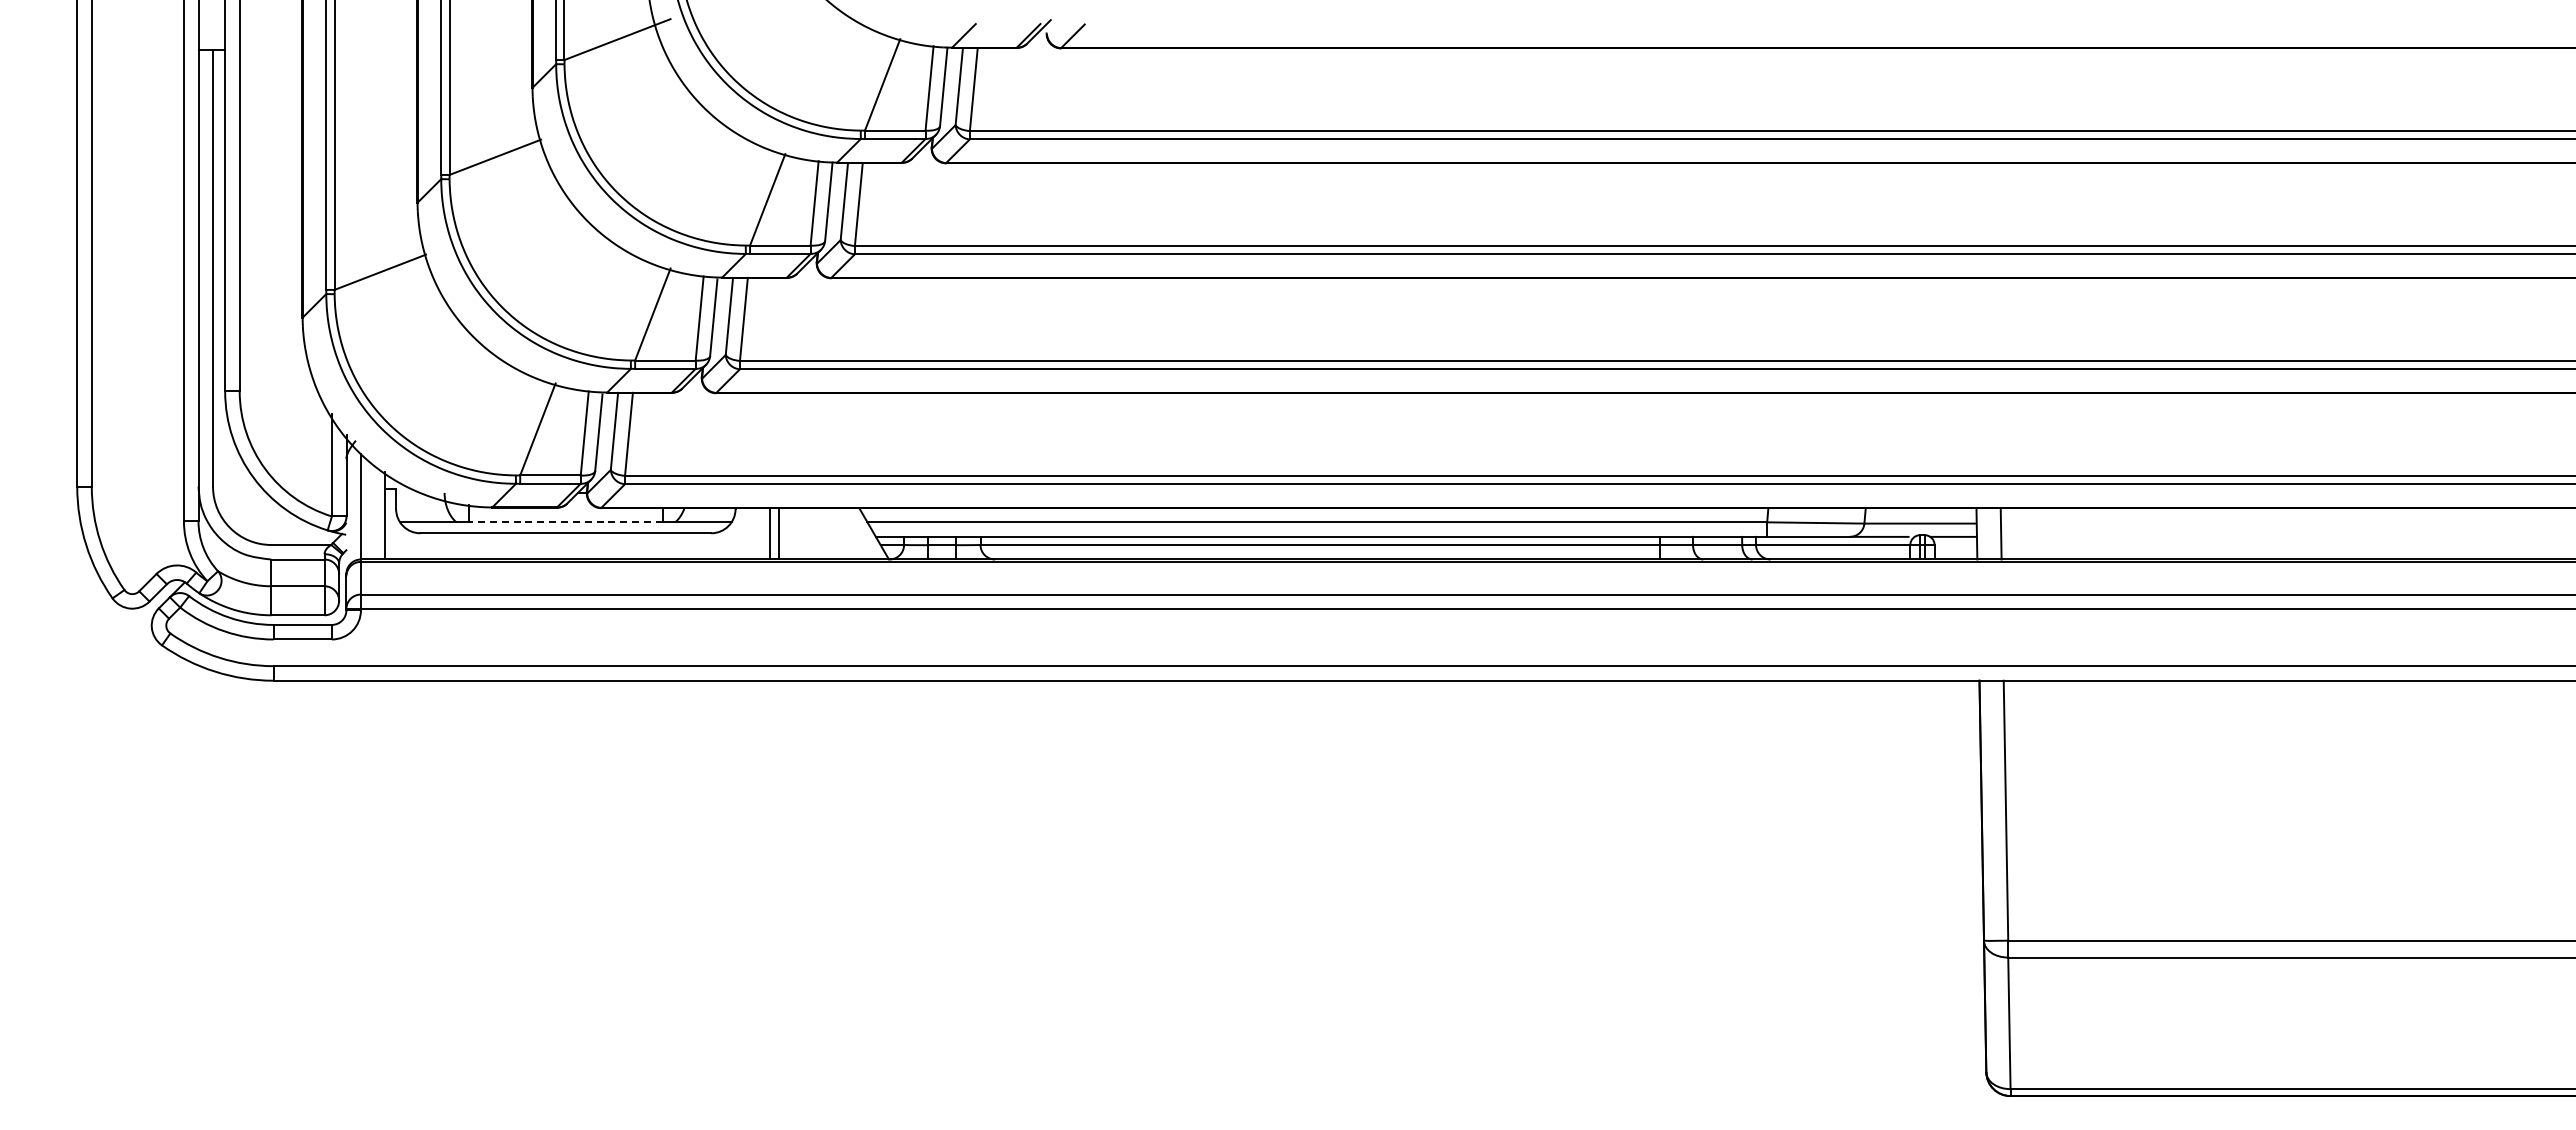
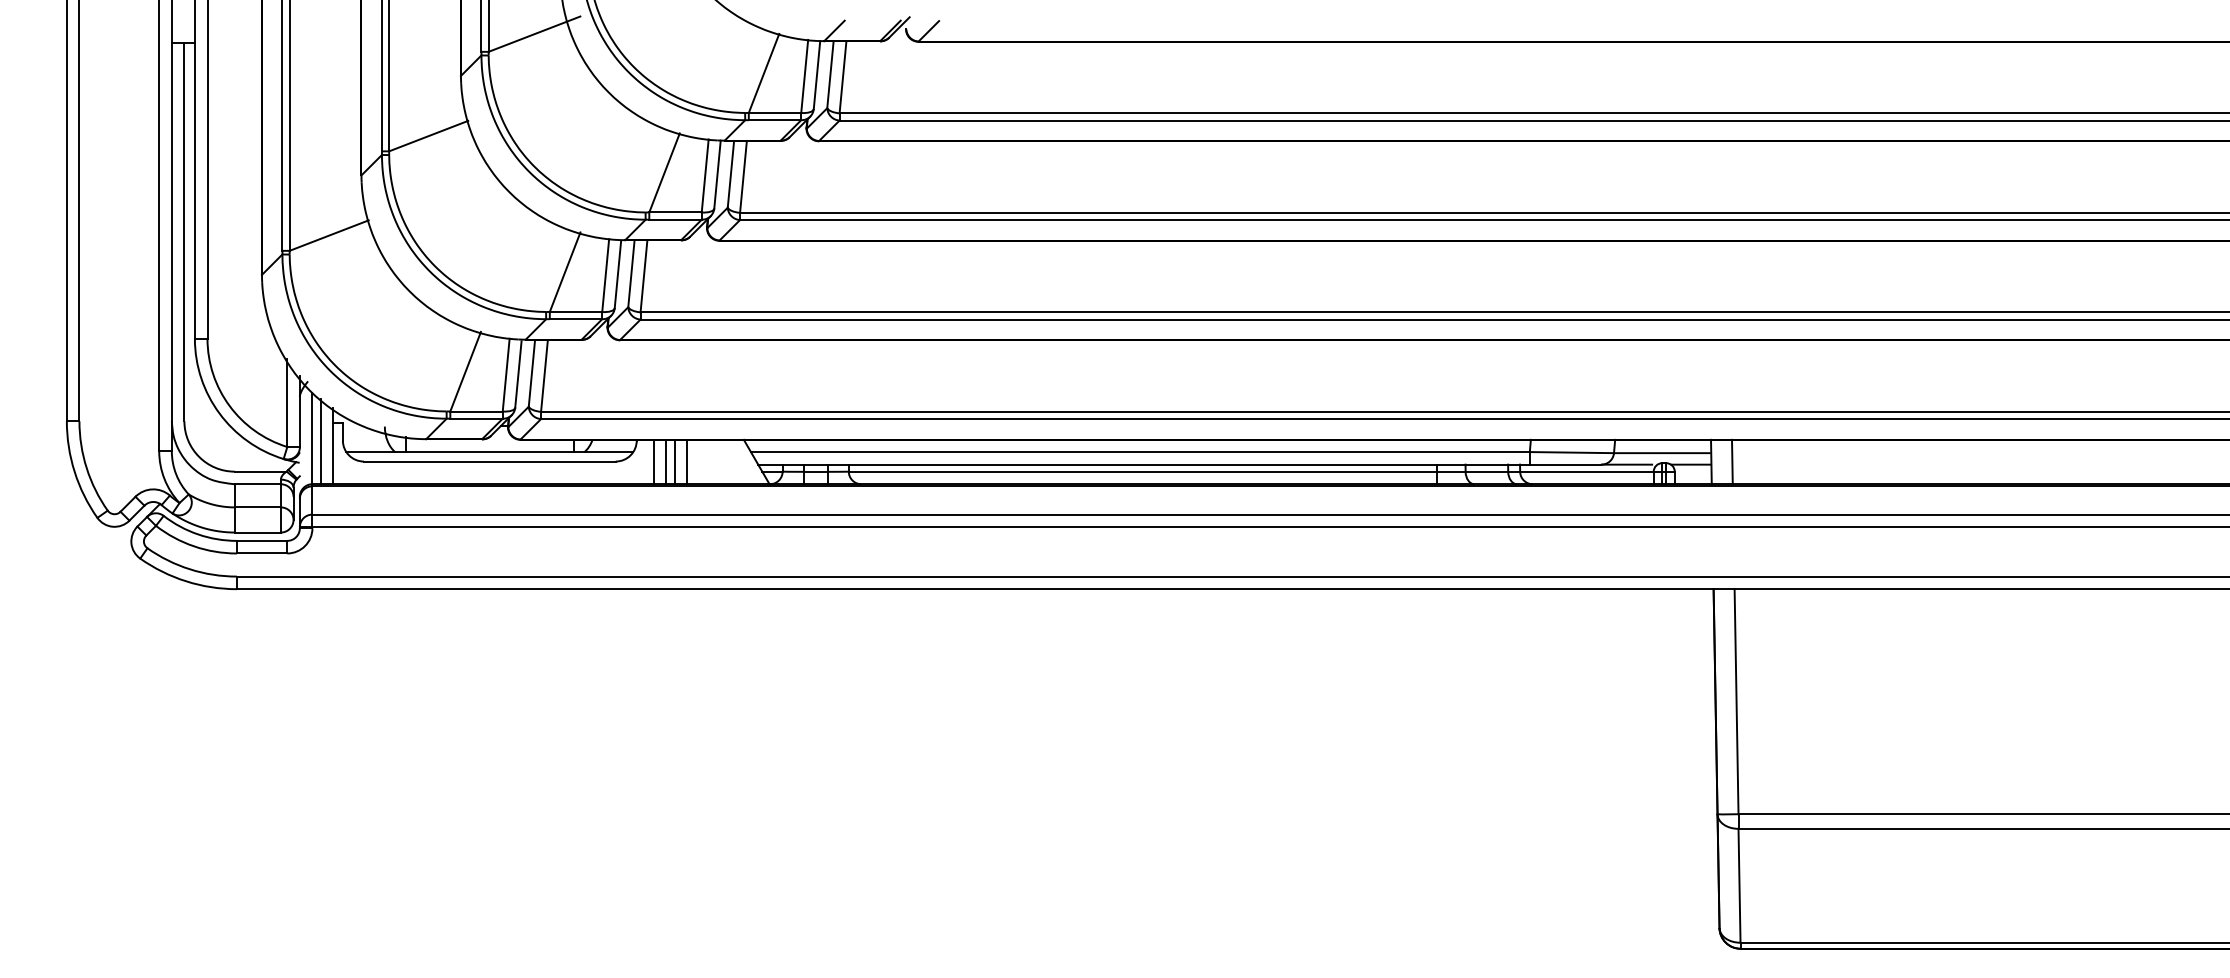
line: (370, 509) -> (320, 440), added
line: (565, 522) -> (489, 452), dashed -> solid
line: (754, 533) -> (653, 461), added
line: (793, 533) -> (686, 461), added

